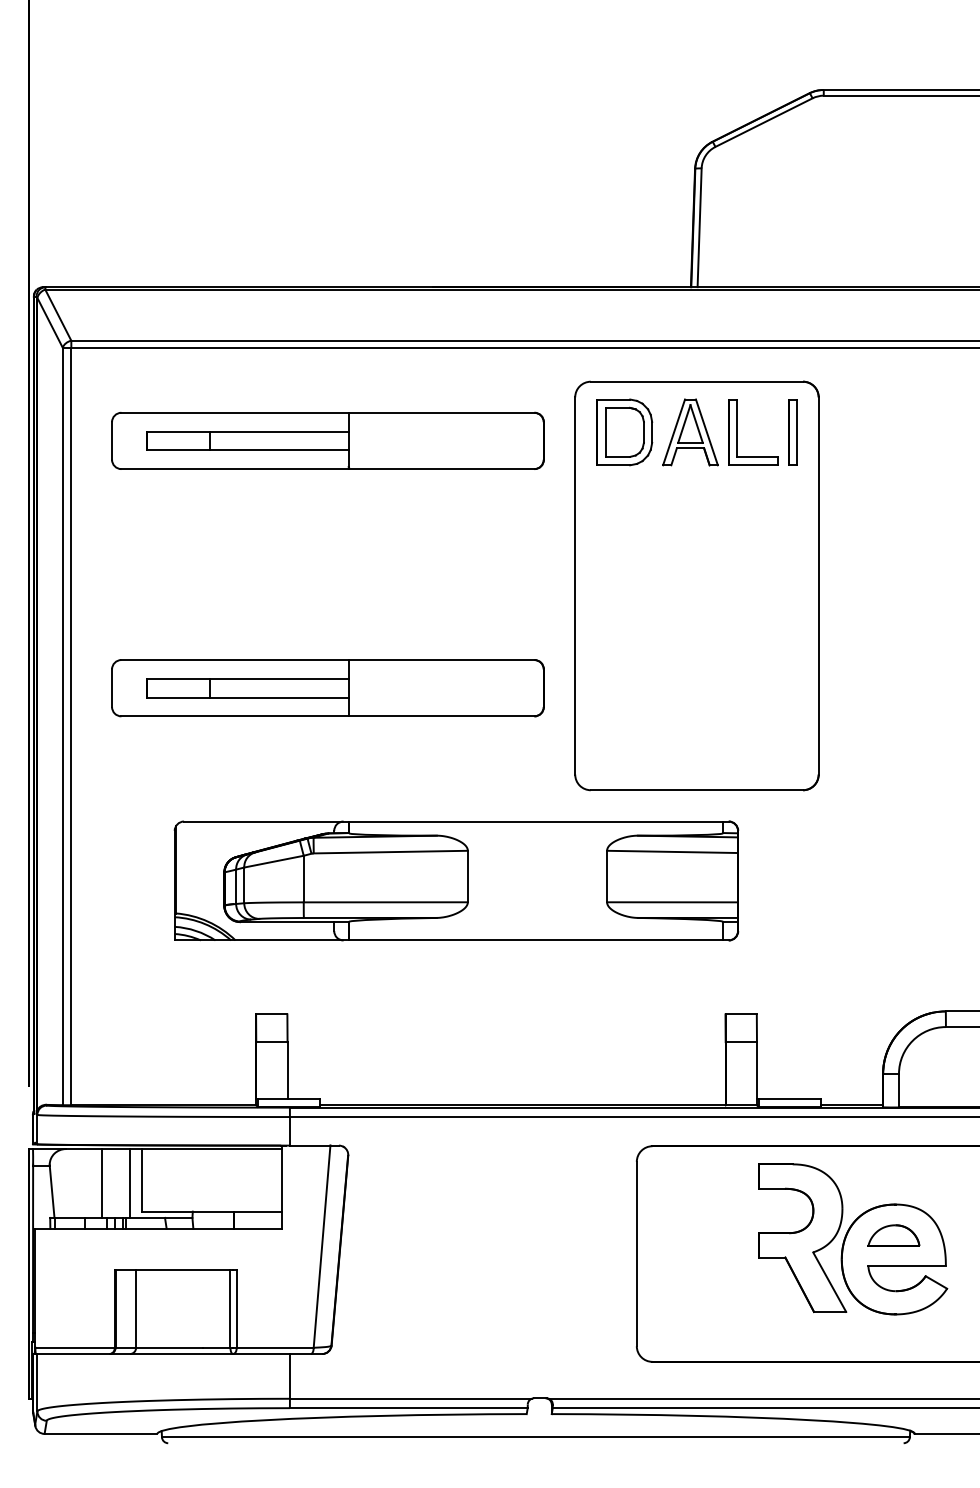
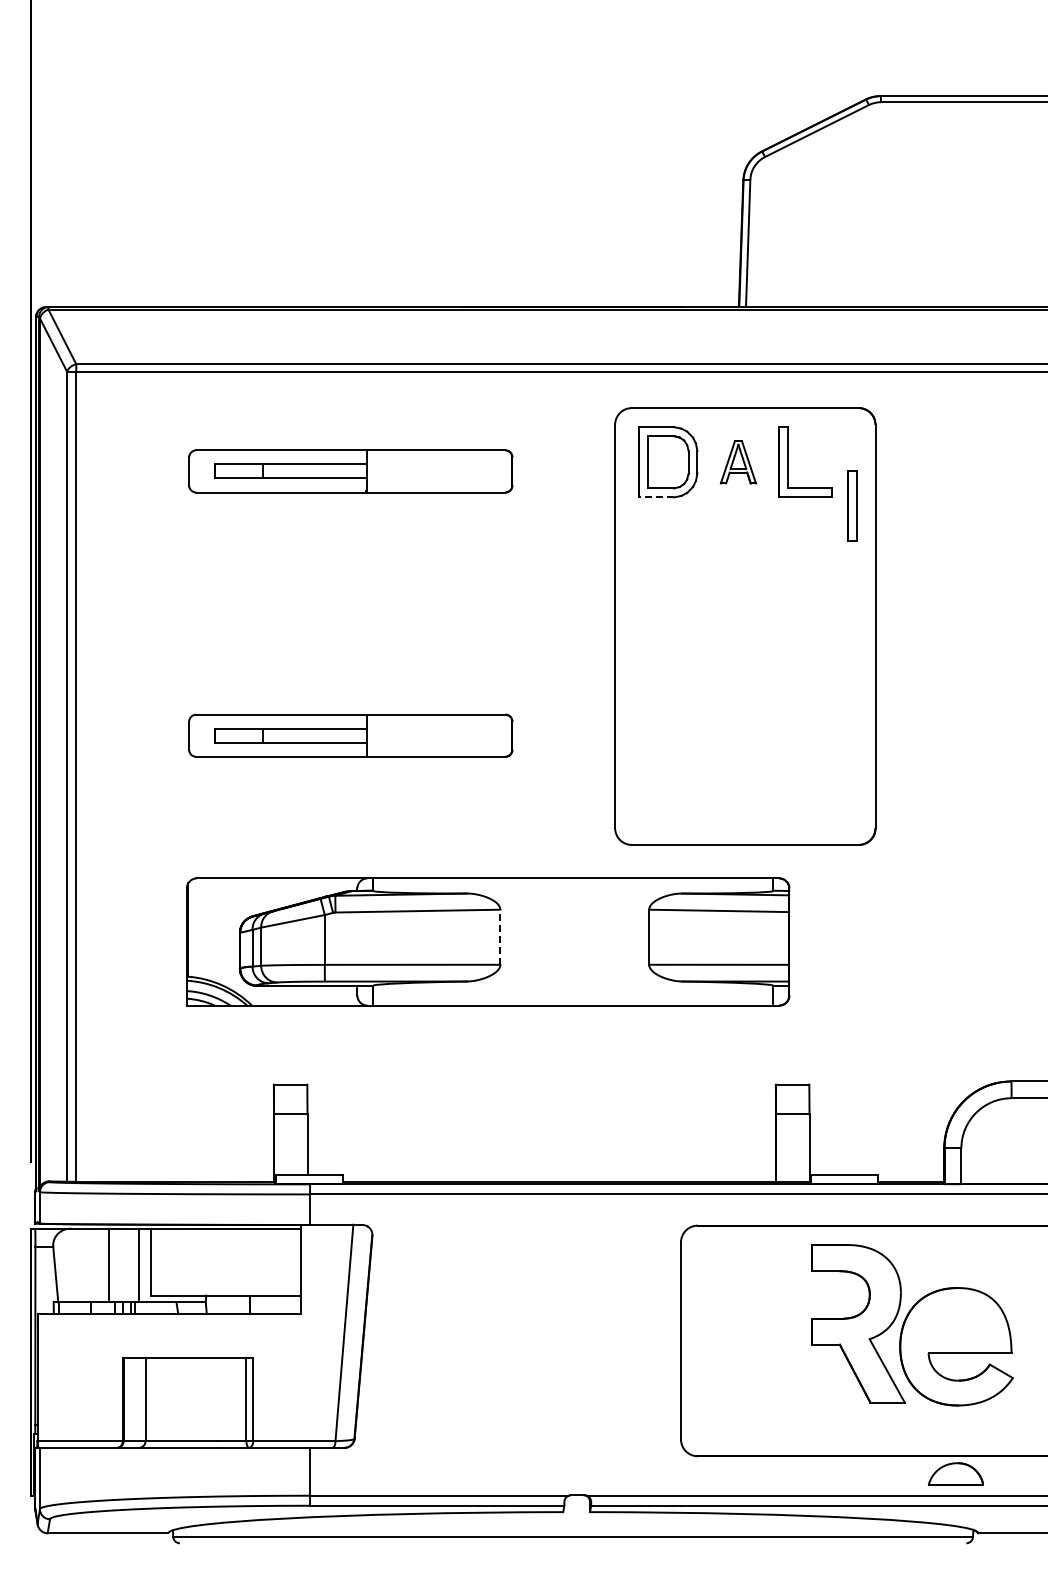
part: (793, 431) -> (852, 505), moved
part: (690, 432) -> (738, 462), size x0.6
part: (327, 441) -> (350, 471), size x0.7
line: (613, 465) -> (656, 497), solid -> dashed
part: (327, 687) -> (350, 735), size x0.7
line: (468, 876) -> (500, 937), solid -> dashed
part: (893, 1234) -> (955, 1473), moved

